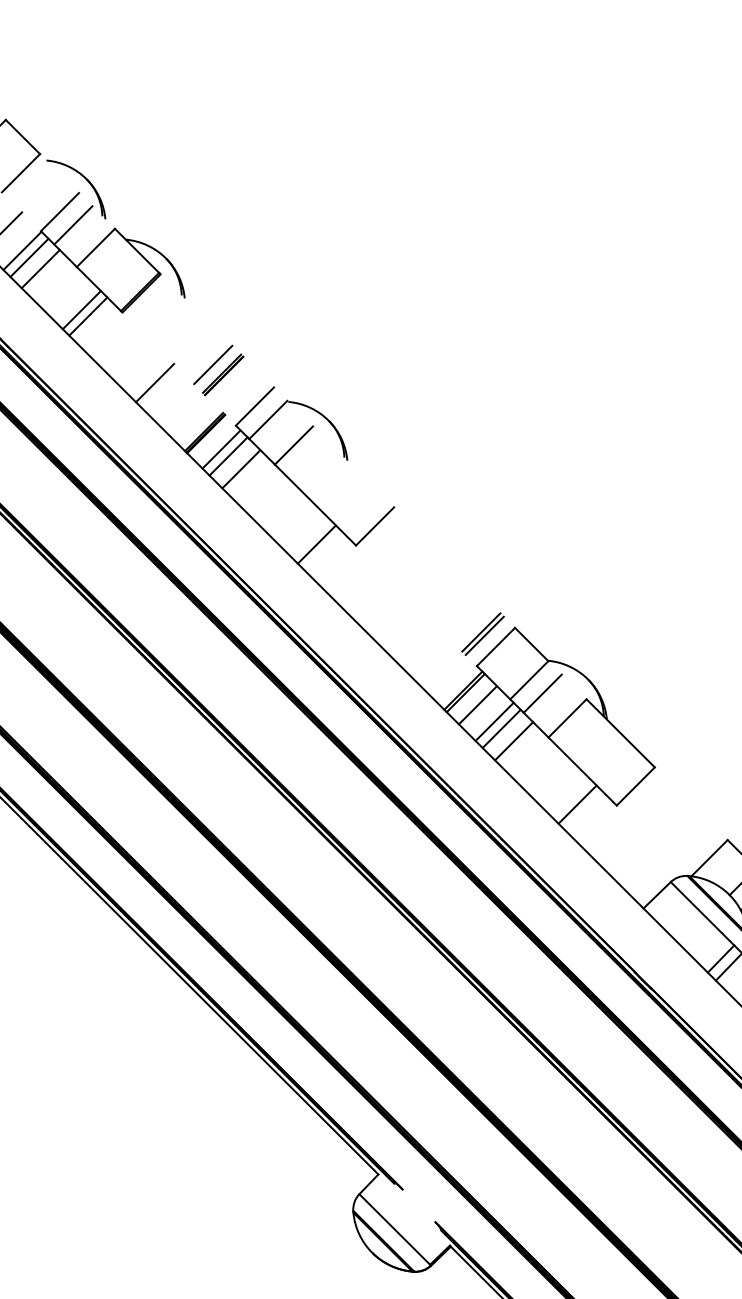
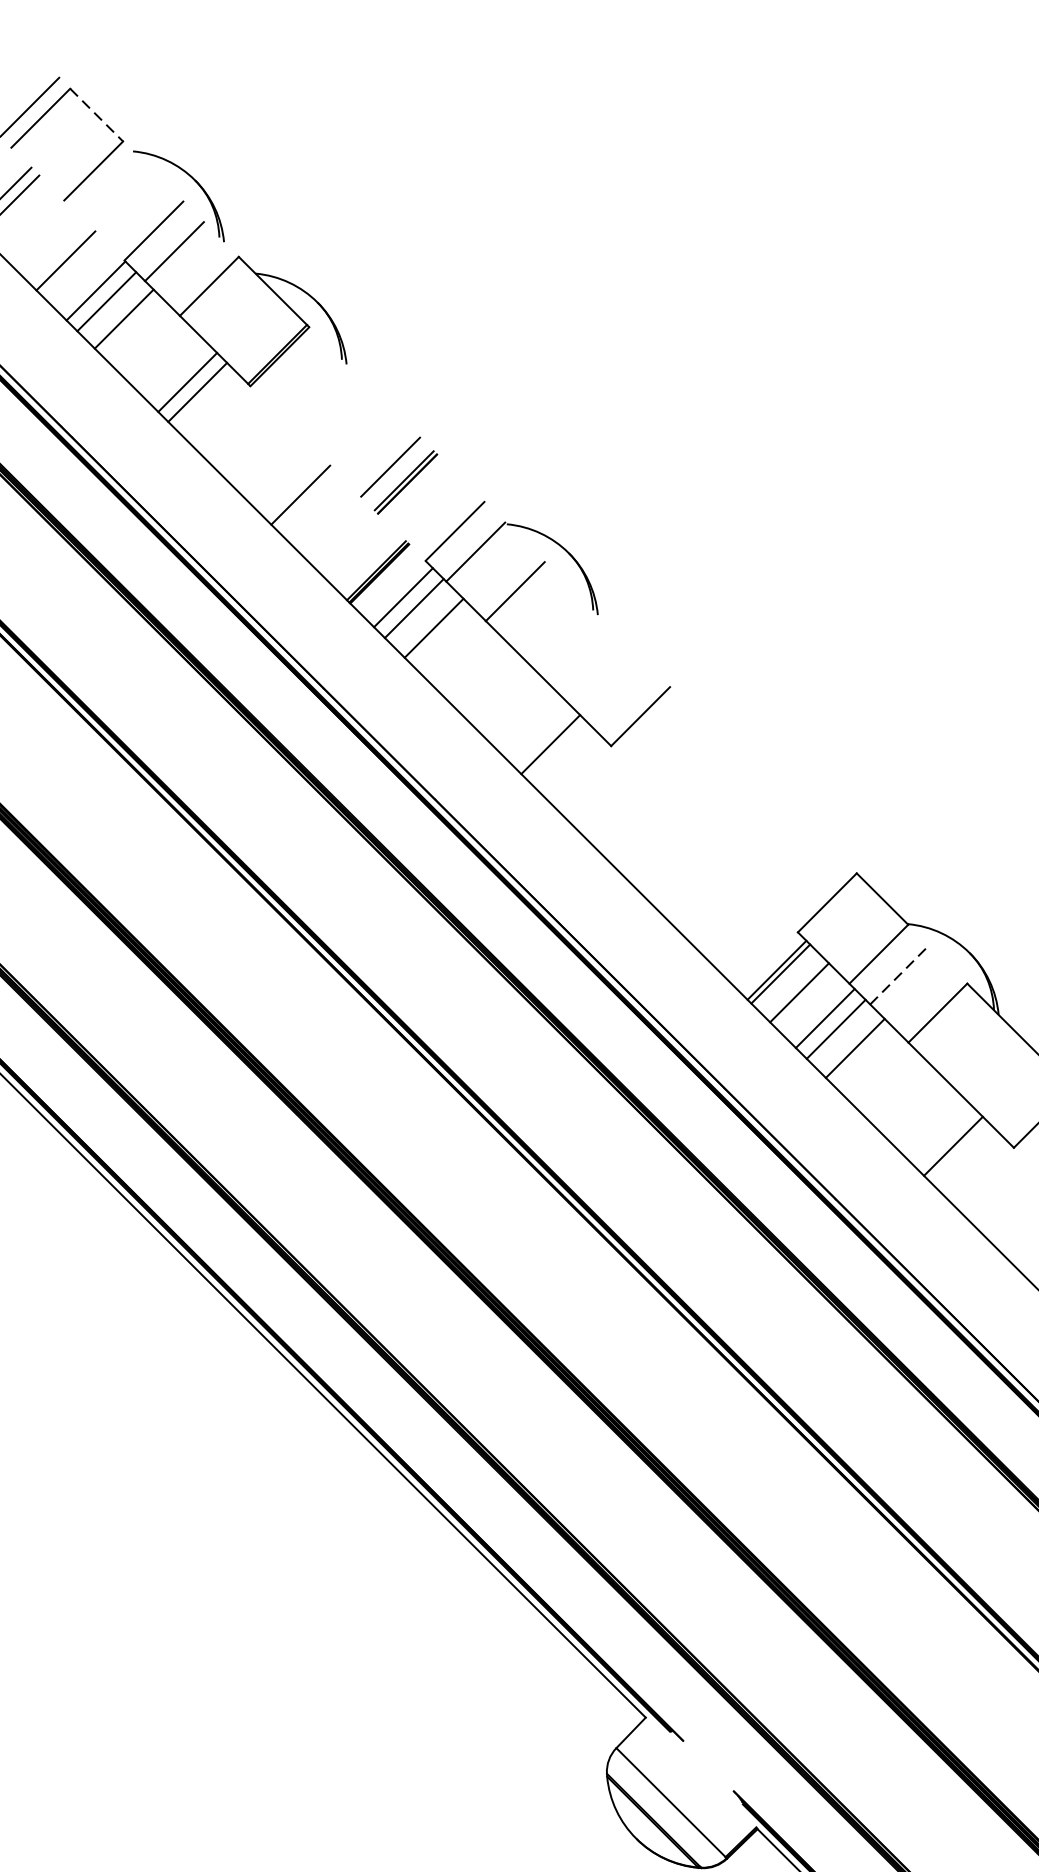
line: (23, 137) -> (97, 115), solid -> dashed
part: (482, 633) -> (806, 881), removed
line: (542, 693) -> (899, 974), solid -> dashed

